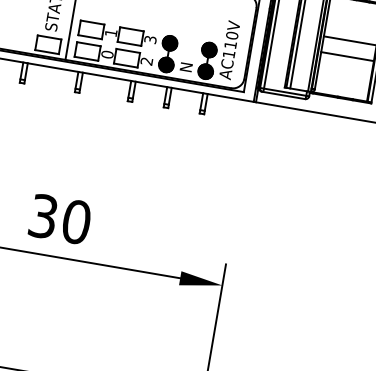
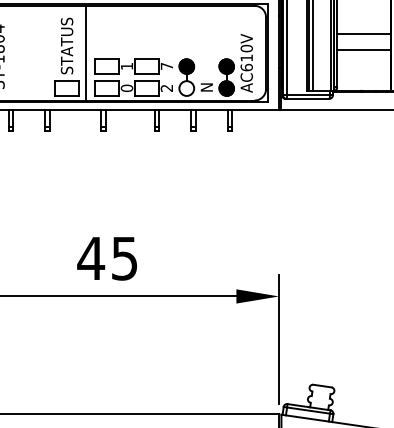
text: (150, 38) -> (166, 65), 3 -> 7
text: (228, 54) -> (246, 67), AC110V -> AC610V
hatch: (166, 64) -> (186, 88), removed
text: (59, 219) -> (107, 258), 30 -> 45

